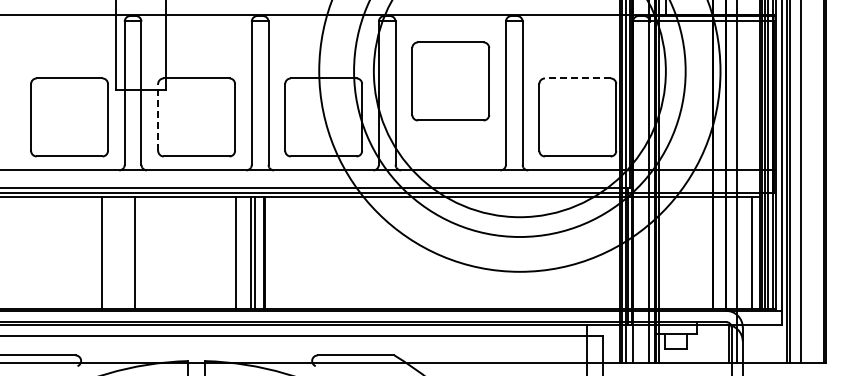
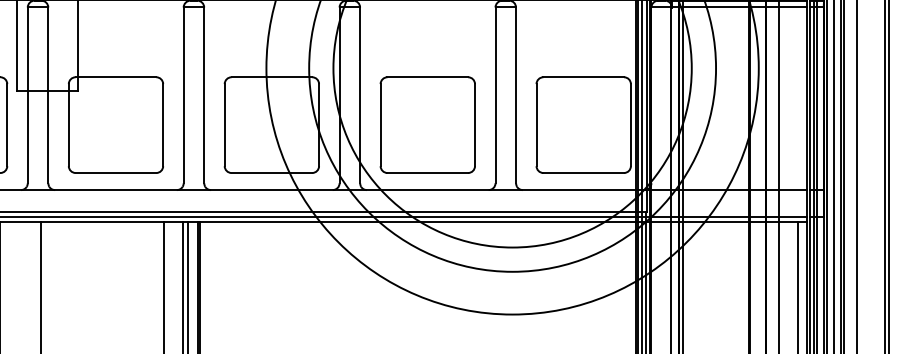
line: (577, 78) -> (583, 77), dashed -> solid
part: (450, 81) -> (427, 125), moved
line: (158, 116) -> (69, 123), dashed -> solid

